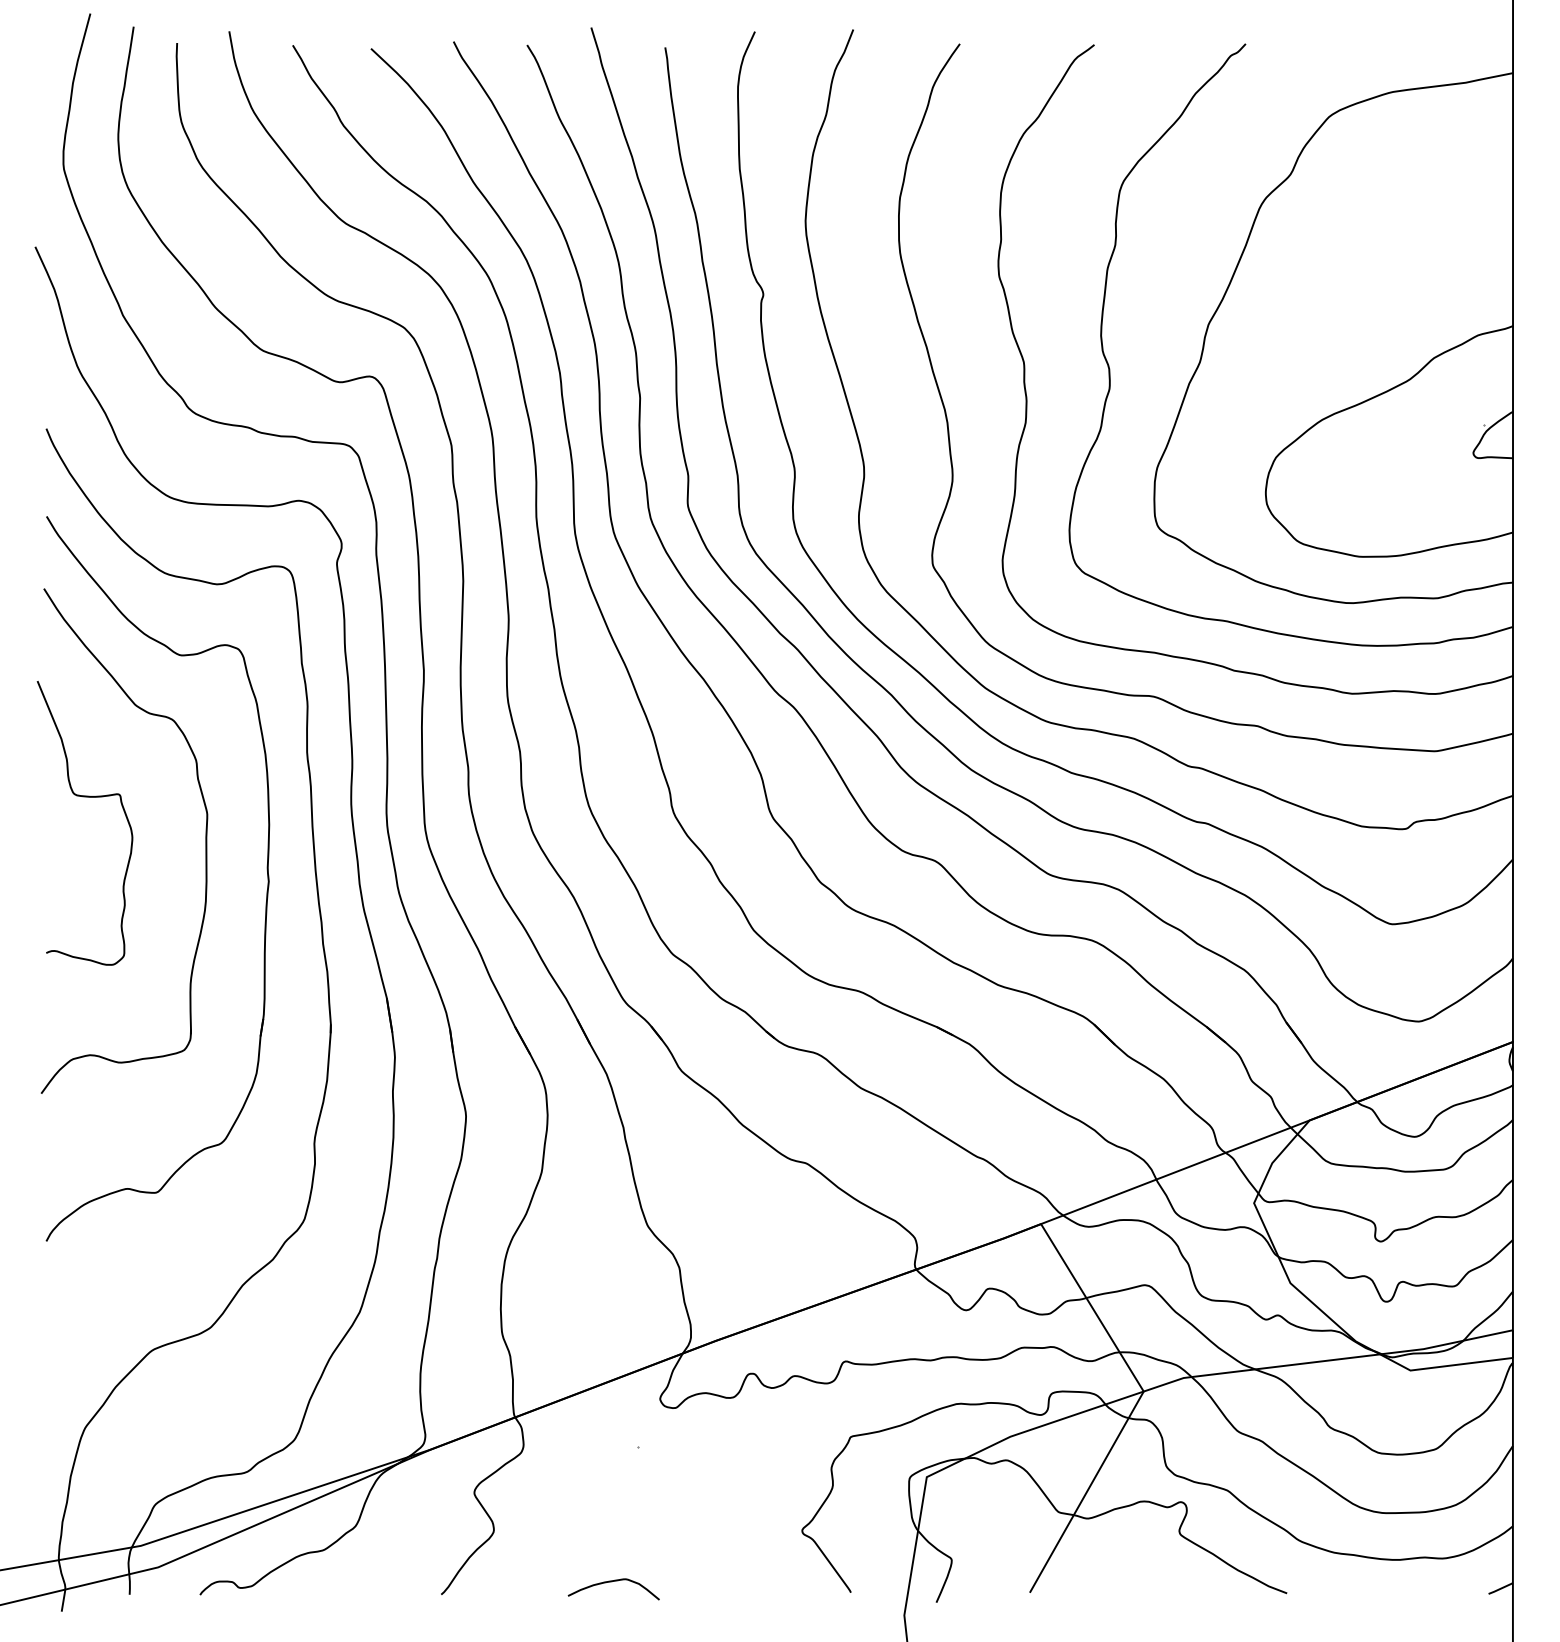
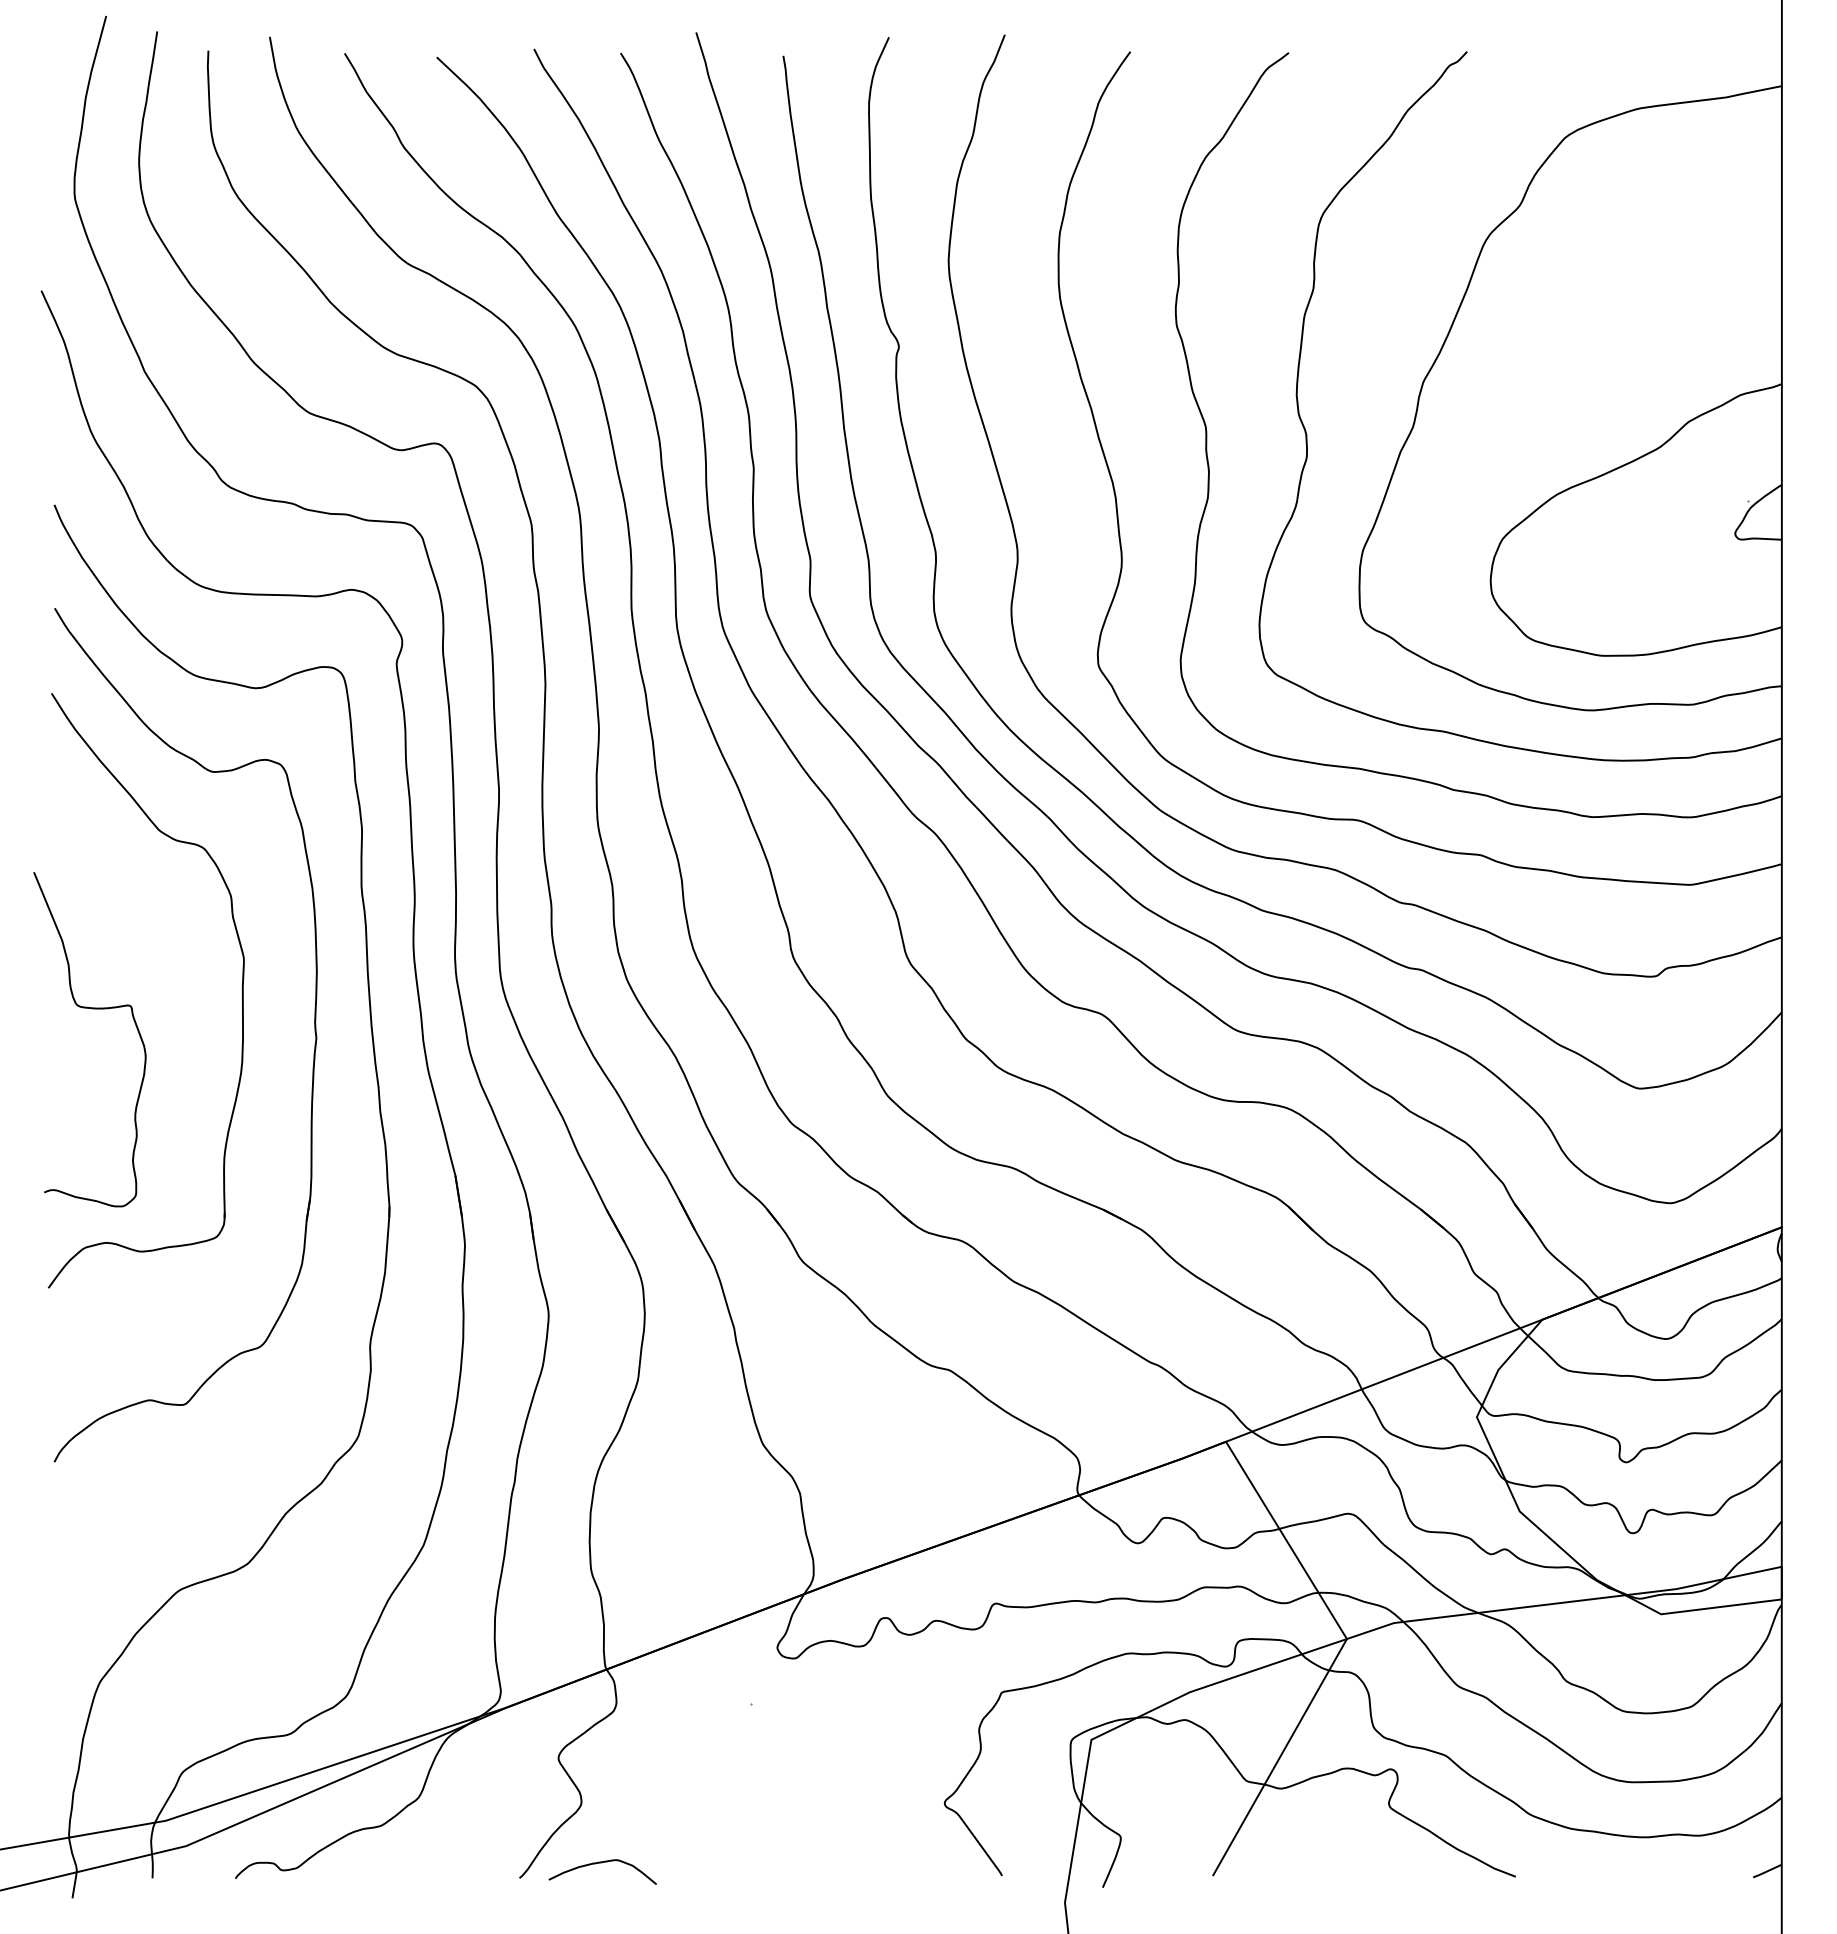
curve: (86, 797) -> (91, 1009), moved
curve: (612, 1582) -> (601, 1863), moved

